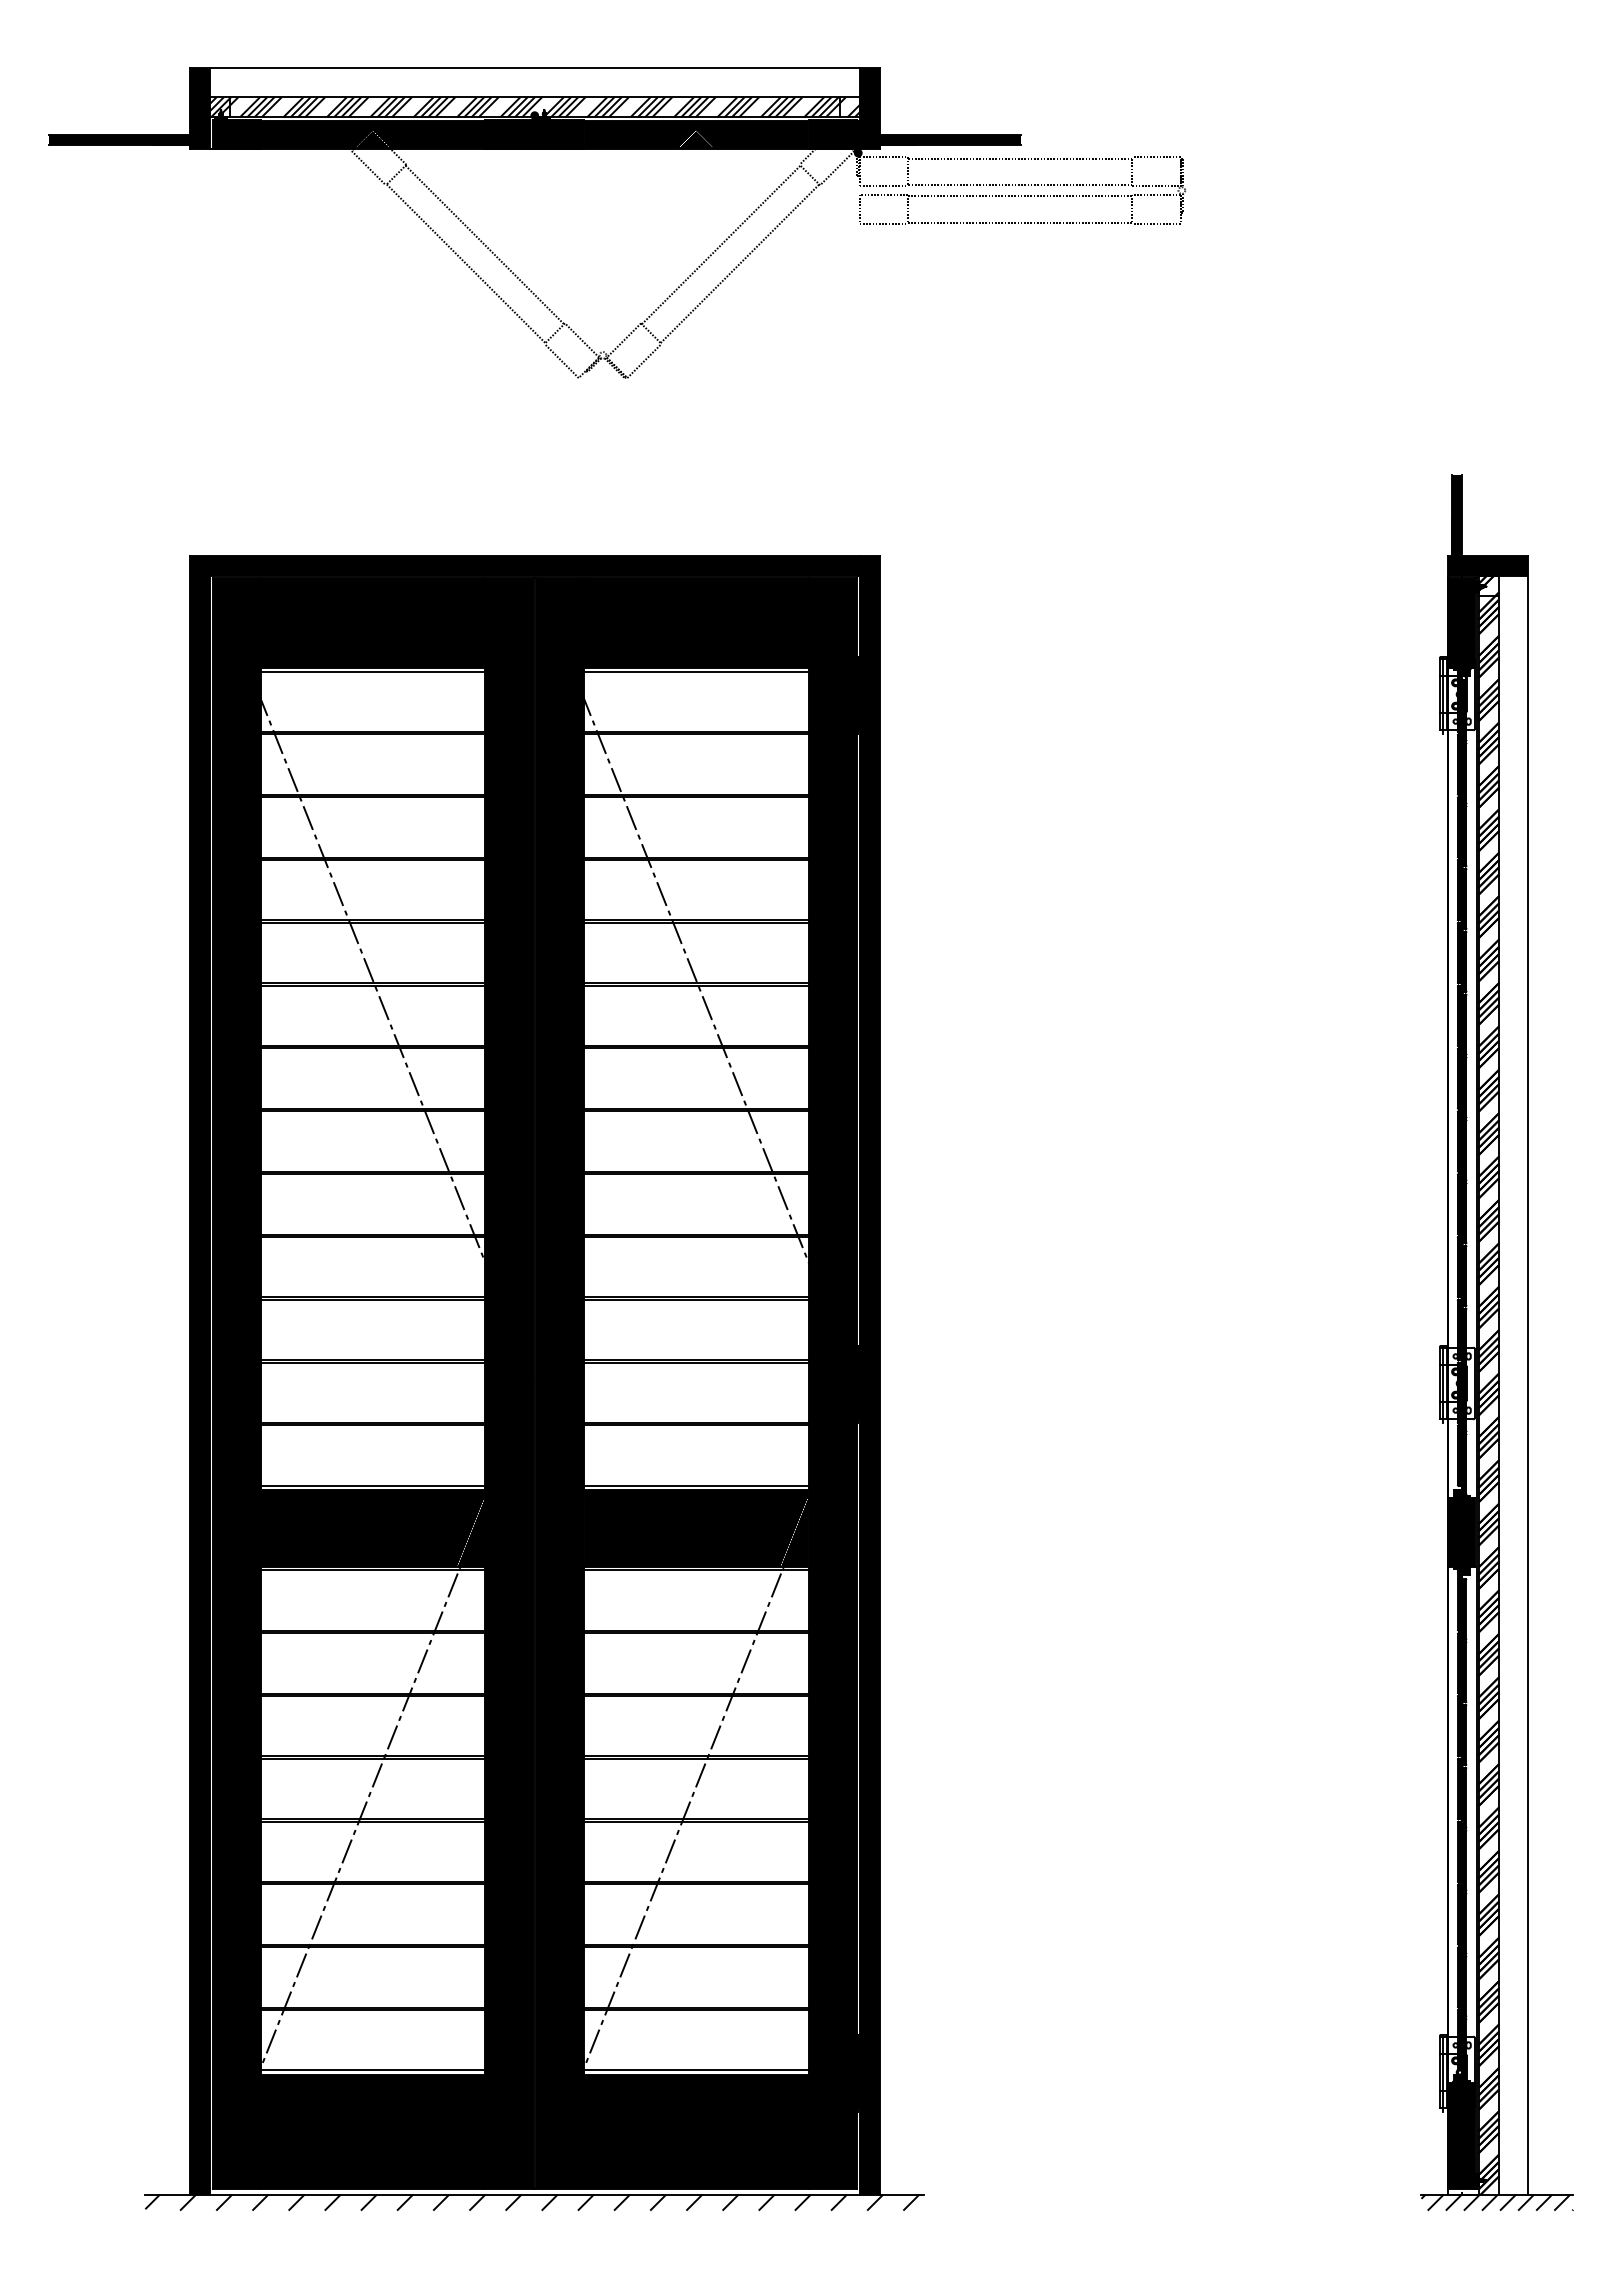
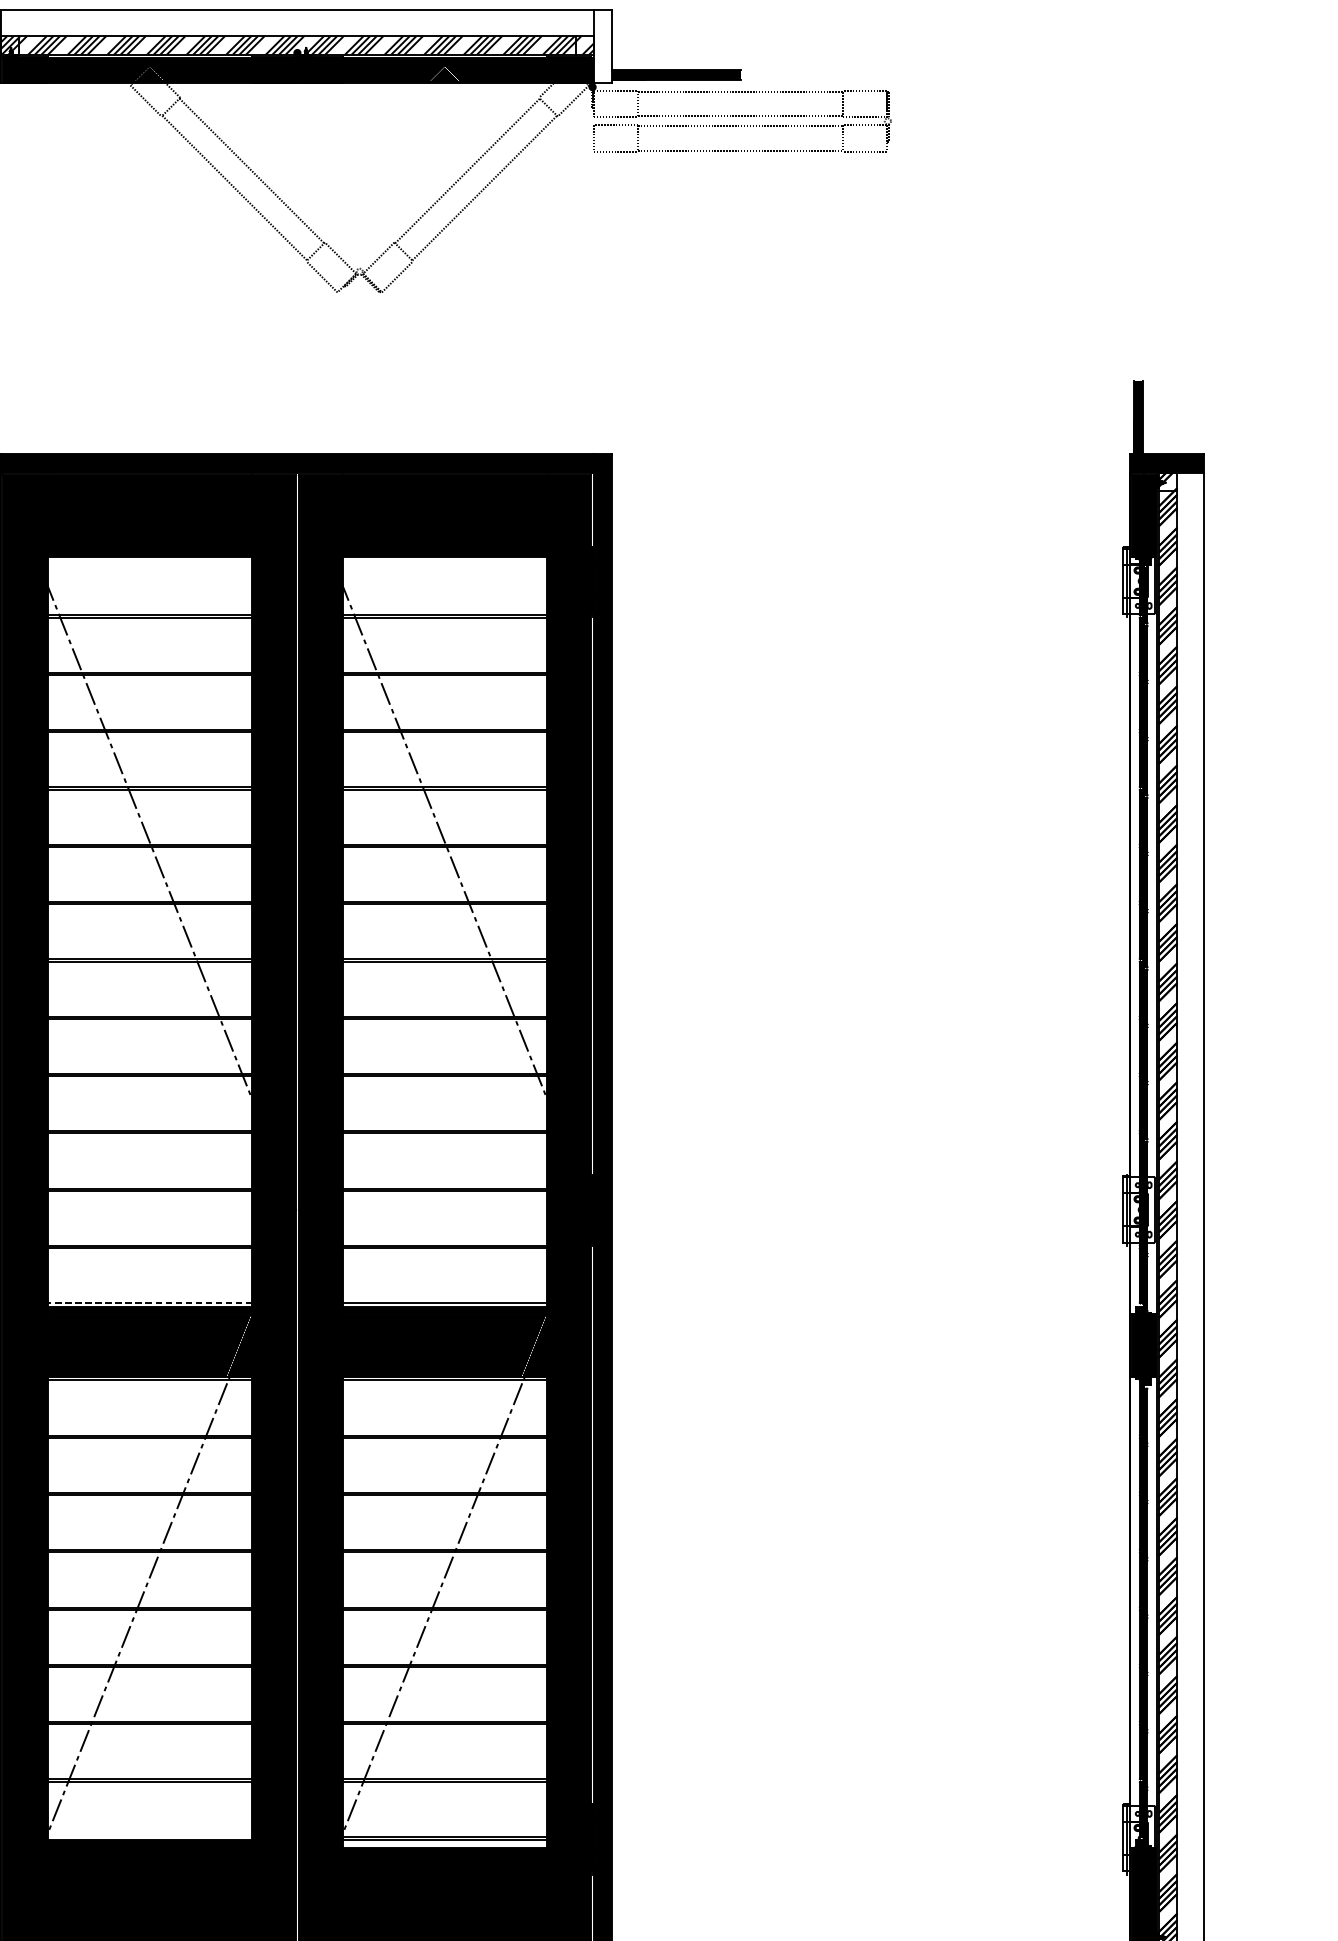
fill: (869, 108) -> (602, 46), removed
line: (372, 671) -> (149, 560), removed
line: (696, 671) -> (445, 560), removed
line: (372, 1485) -> (149, 1302), solid -> dashed
line: (372, 2070) -> (149, 1836), removed
fill: (696, 2078) -> (445, 1844), removed

